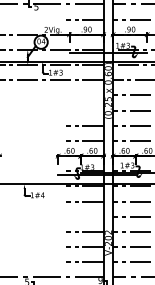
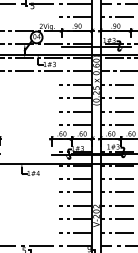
line: (84, 95) -> (75, 84), added
line: (84, 110) -> (75, 98), added
line: (84, 216) -> (75, 192), added

